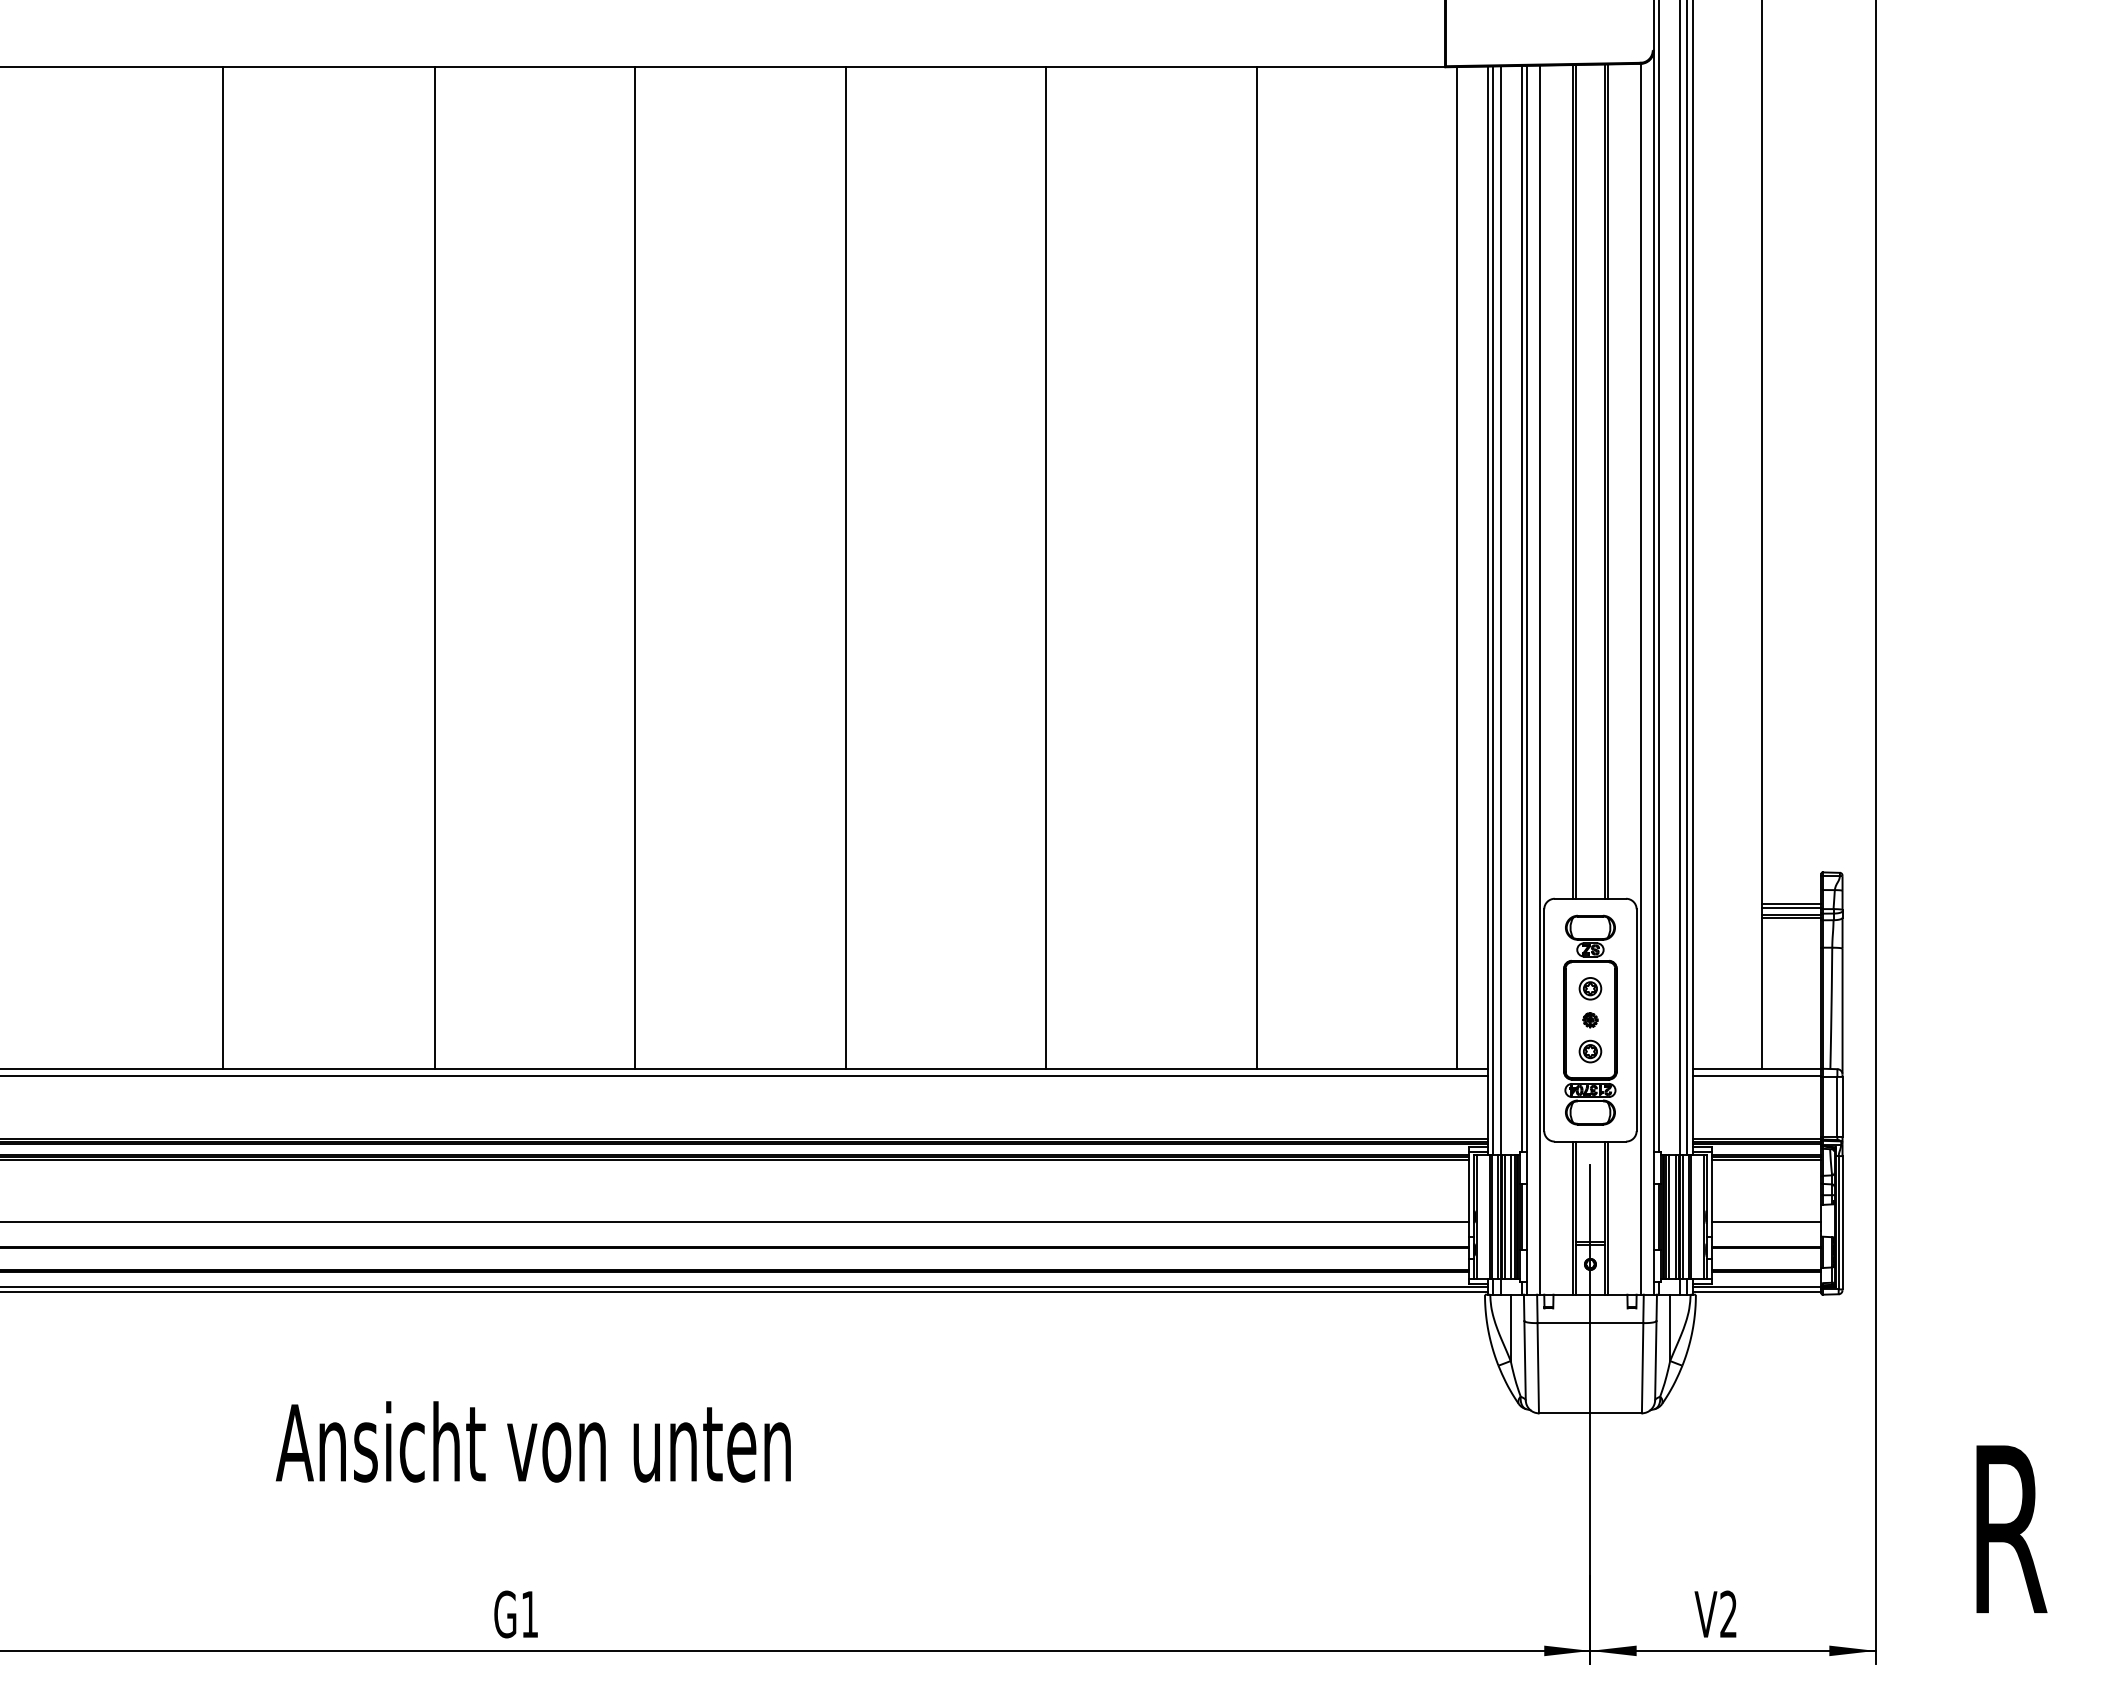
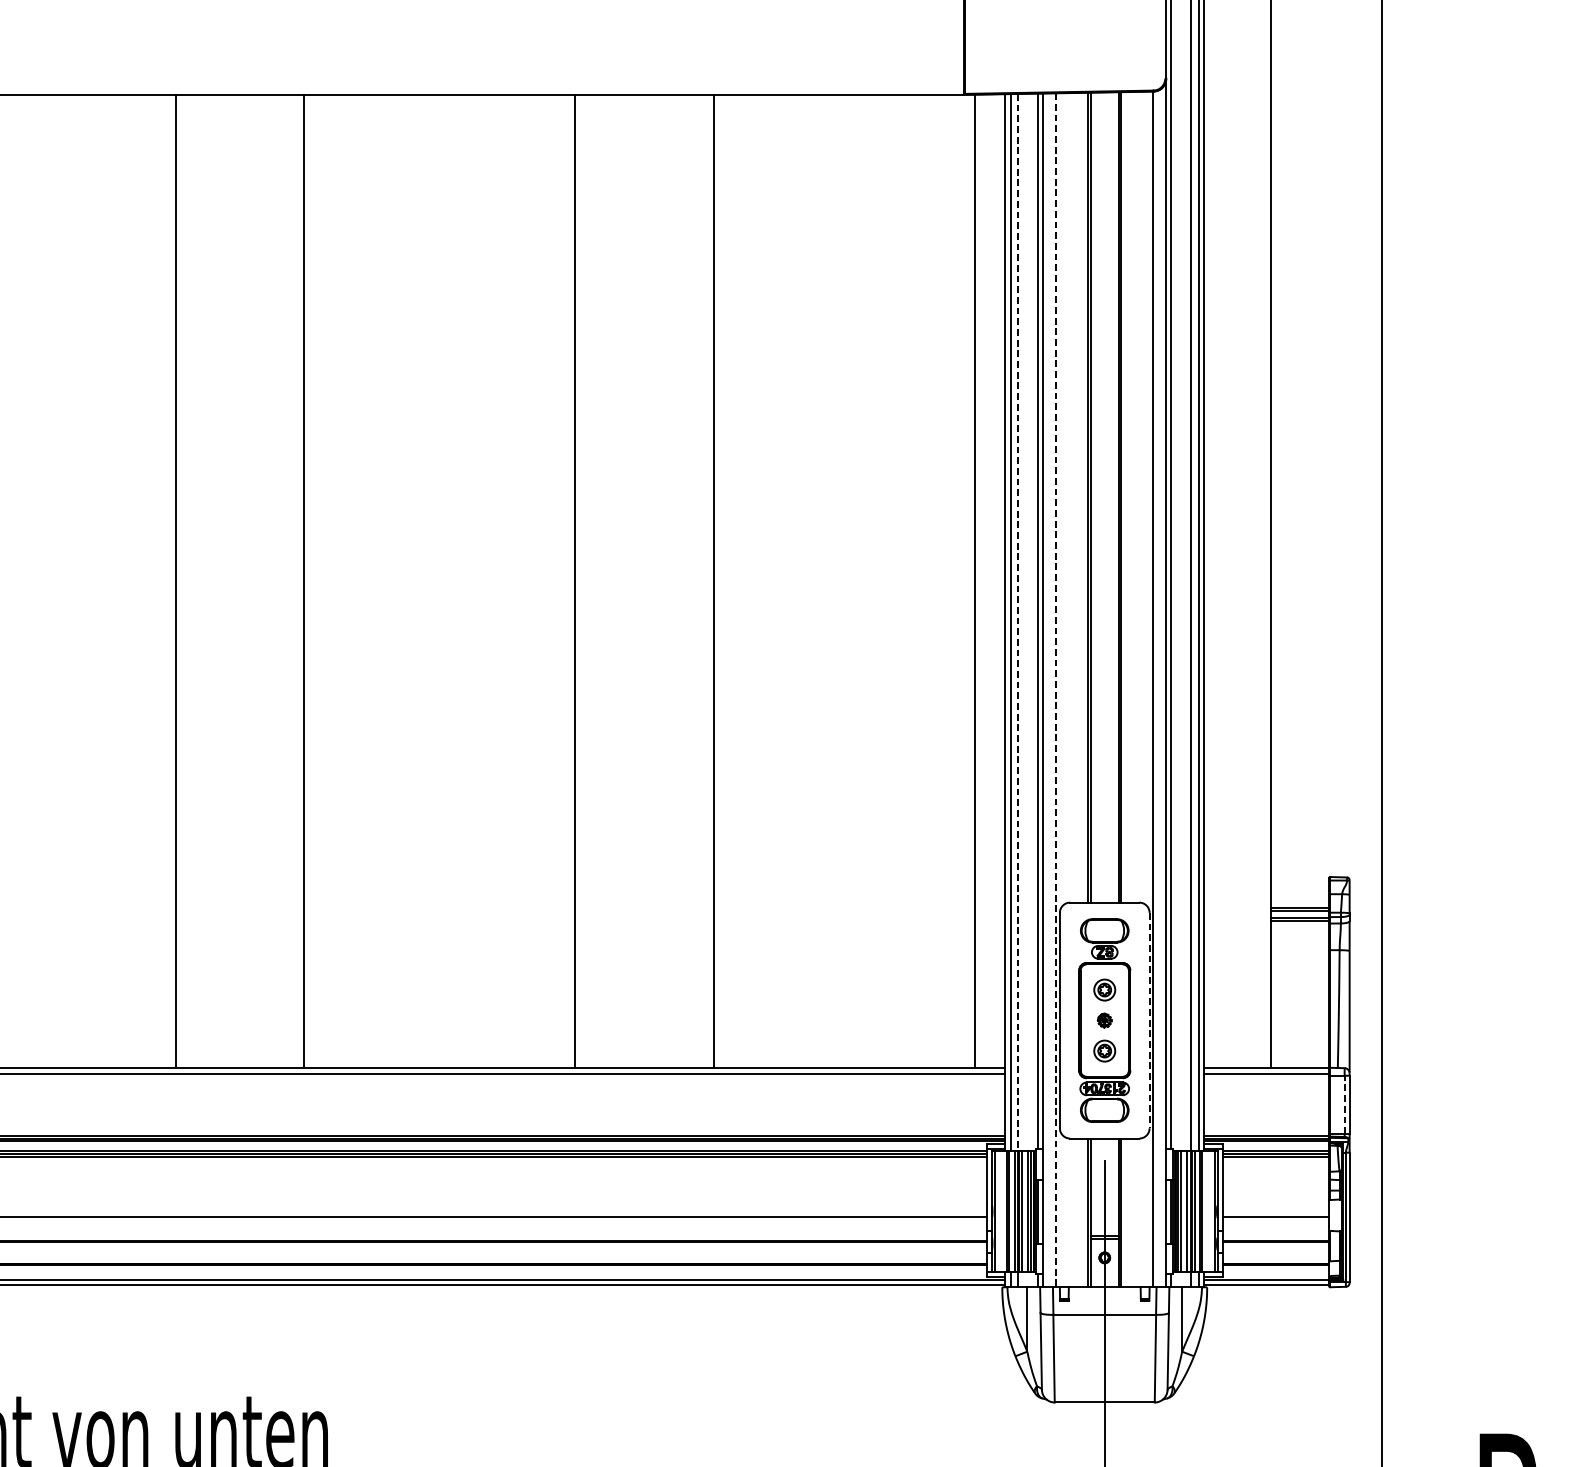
line: (845, 568) -> (303, 581), moved
line: (1256, 568) -> (713, 581), moved
line: (1501, 611) -> (1018, 623), solid -> dashed
line: (1540, 680) -> (1056, 690), solid -> dashed
line: (1636, 1020) -> (1149, 1020), solid -> dashed
line: (1837, 1106) -> (1344, 1104), solid -> dashed

